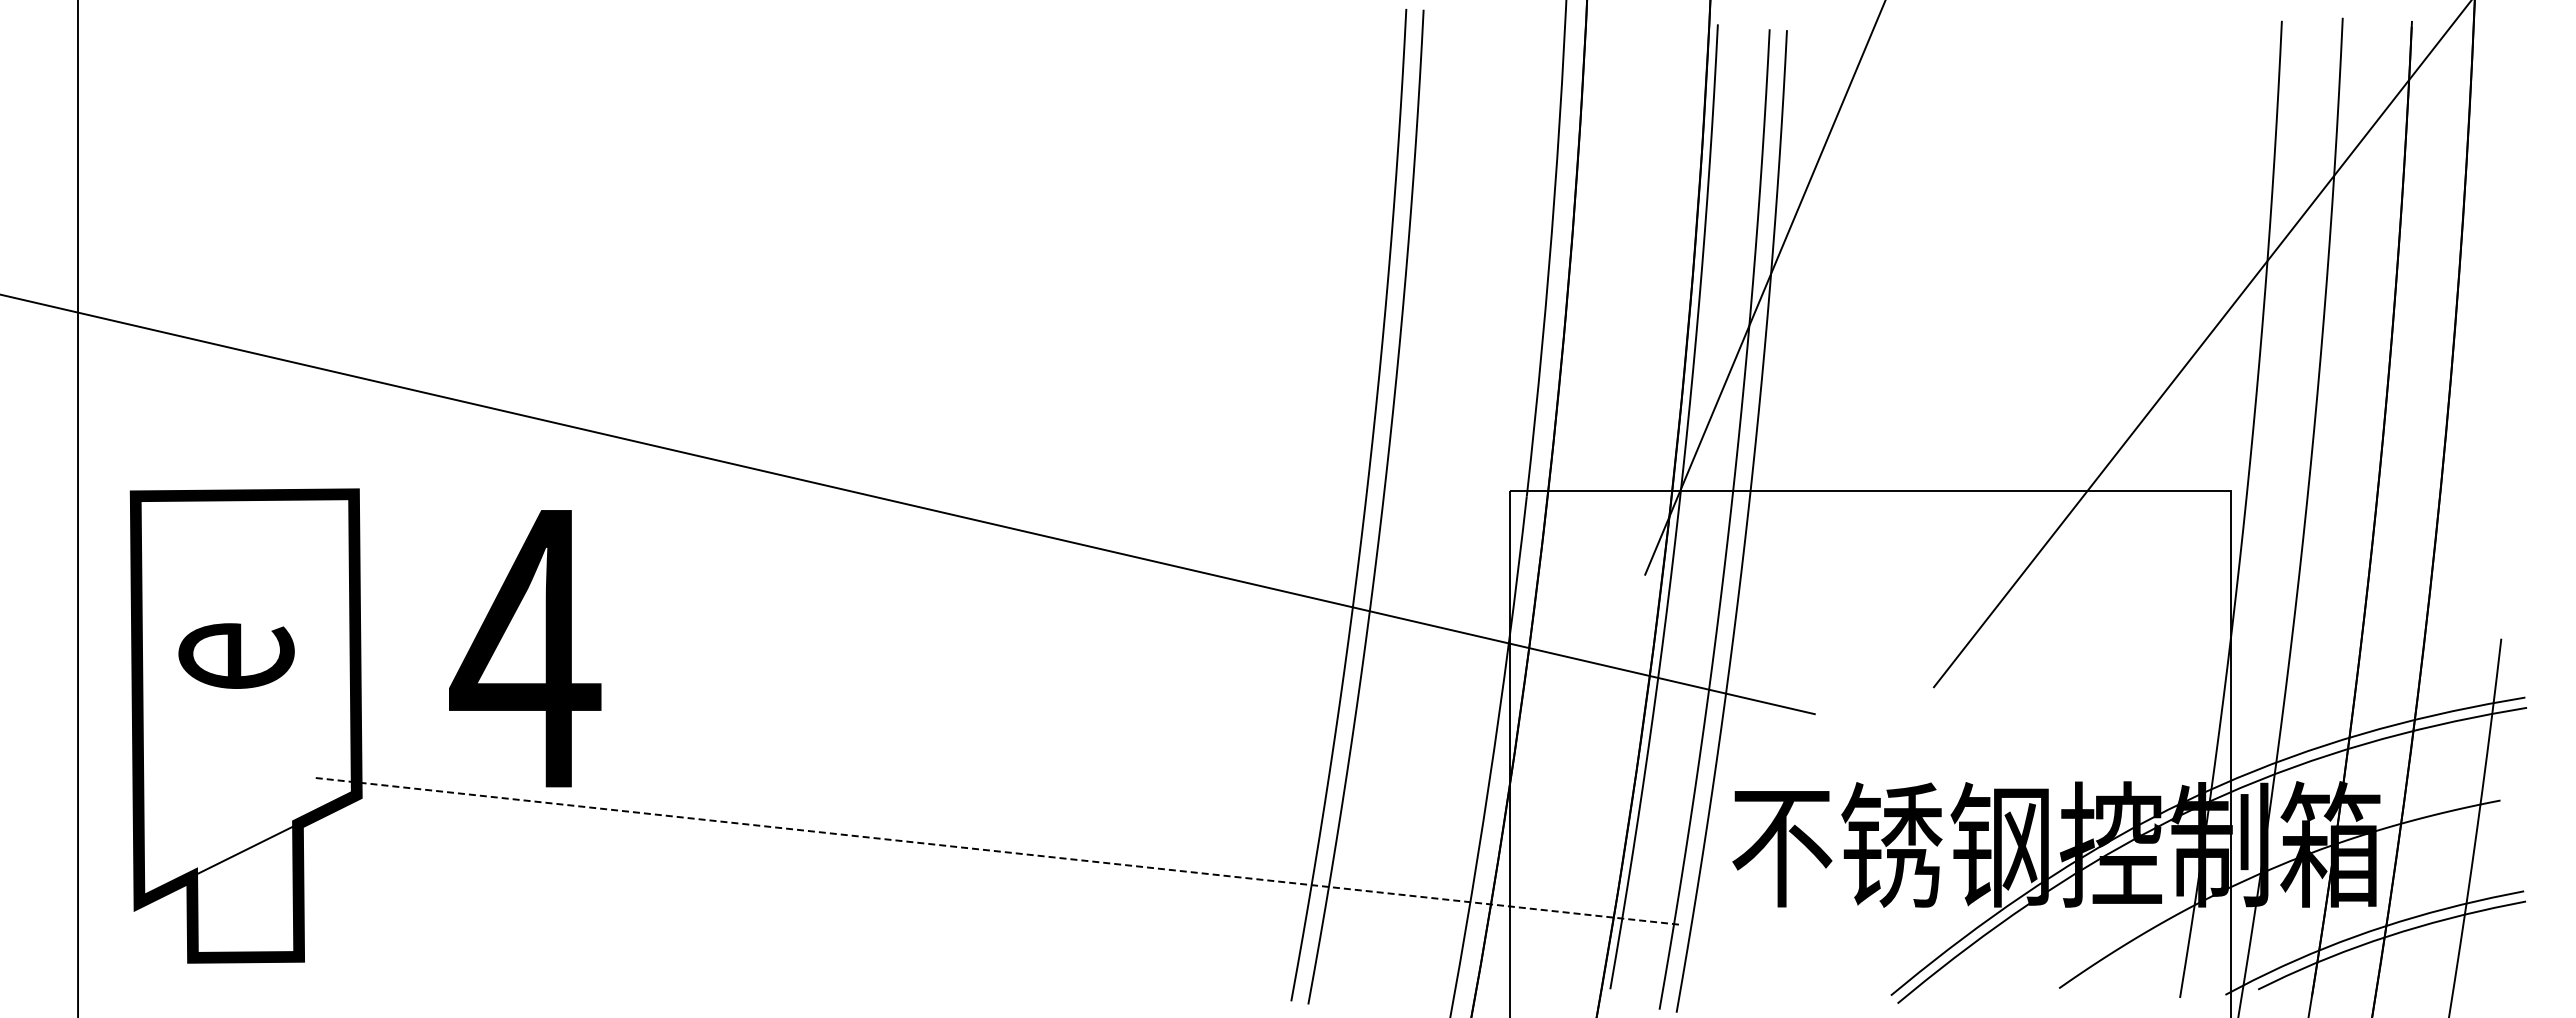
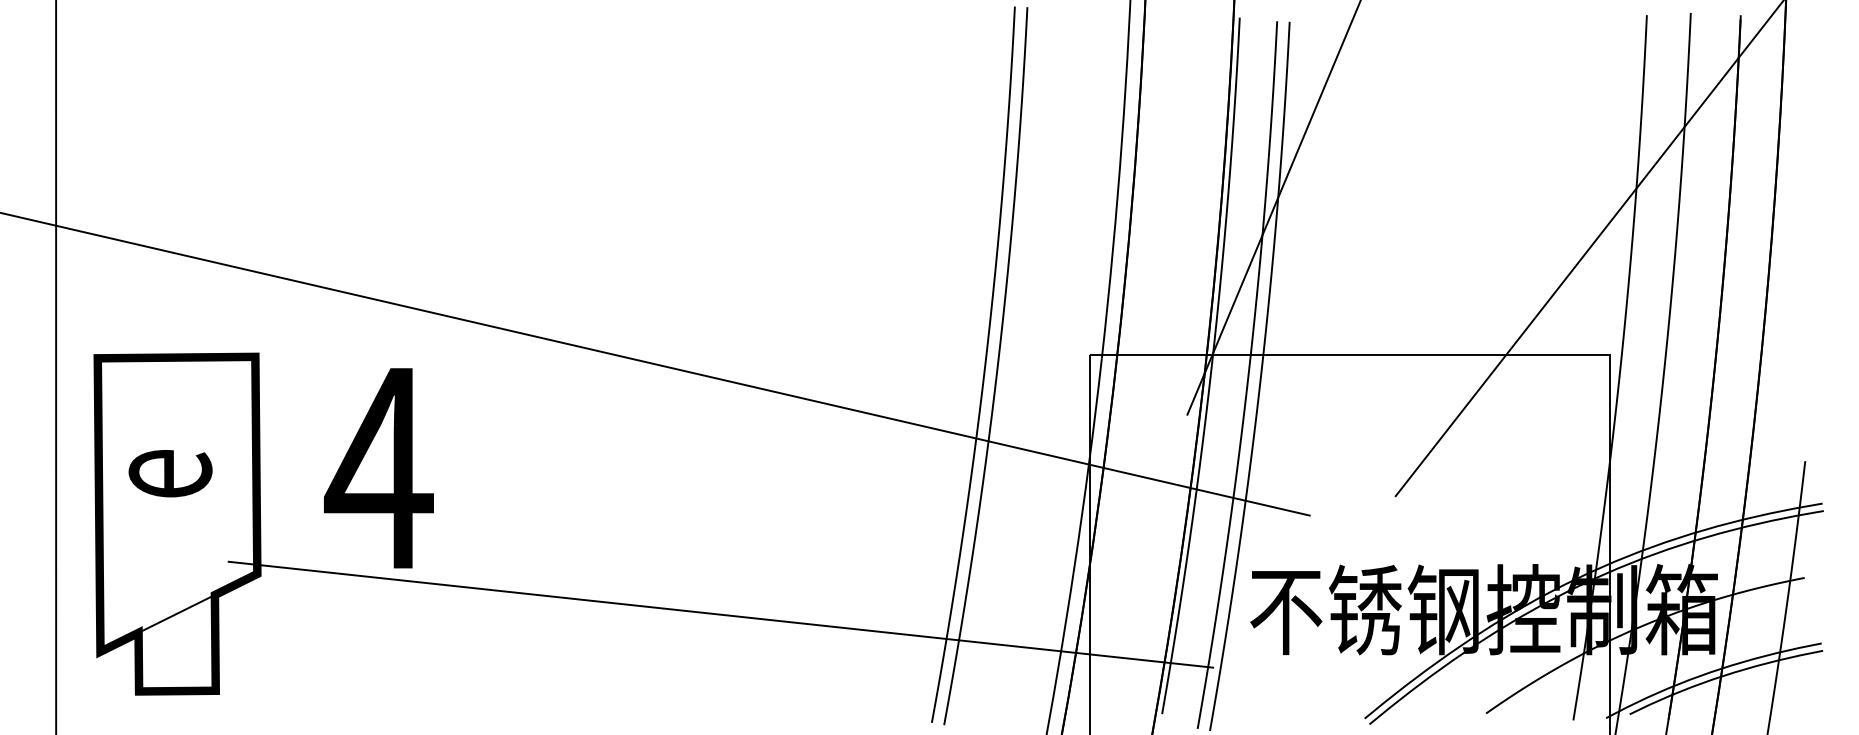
line: (999, 851) -> (721, 614), dashed -> solid

